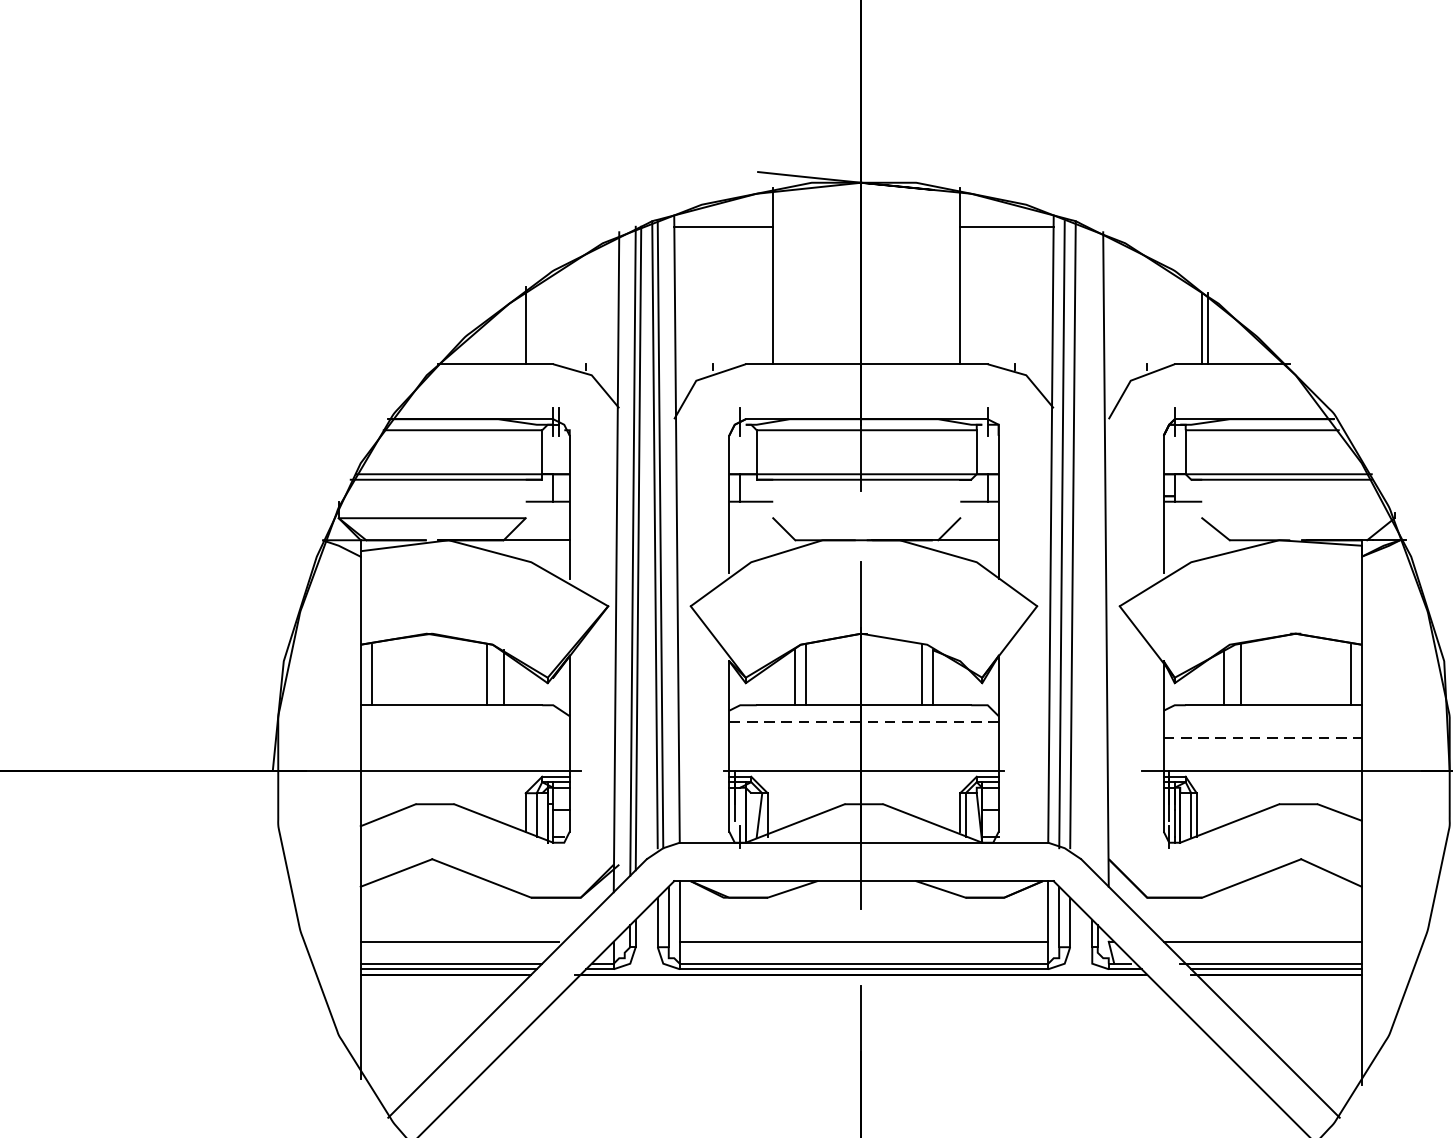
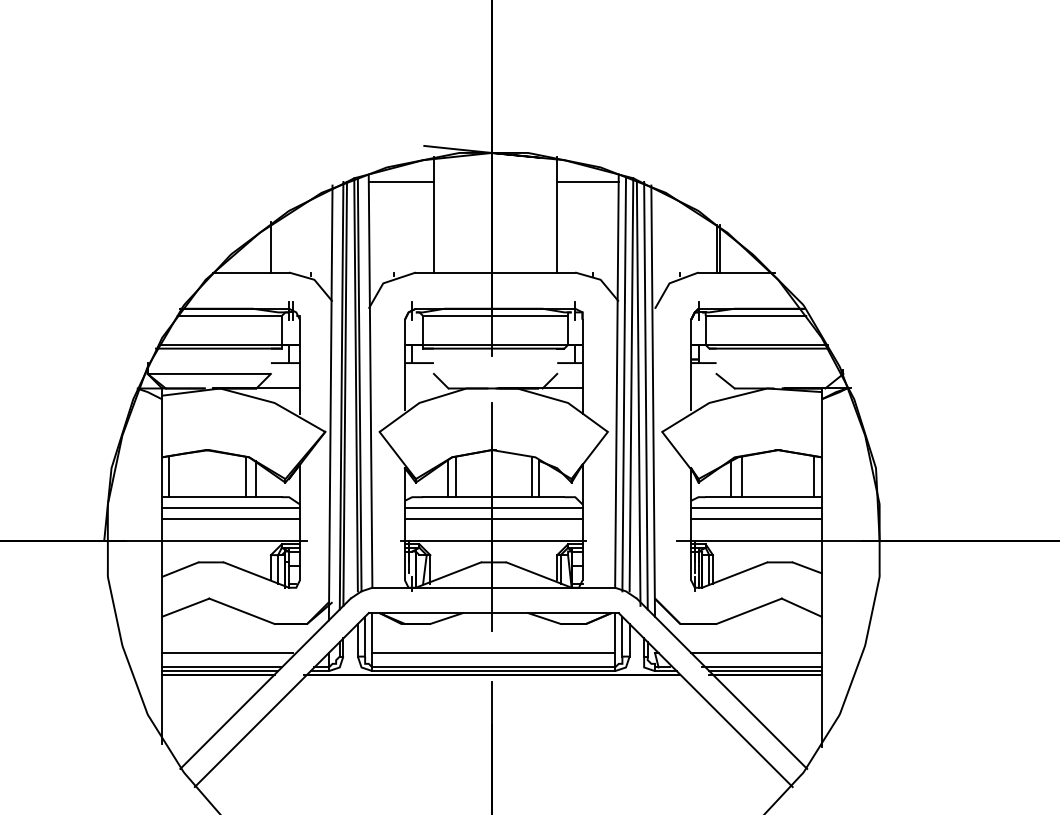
line: (1083, 547) -> (638, 393), added
line: (1094, 550) -> (645, 395), added
line: (464, 722) -> (230, 508), added
line: (863, 722) -> (493, 508), dashed -> solid
line: (1262, 722) -> (756, 508), added
line: (464, 737) -> (230, 518), added
line: (863, 737) -> (493, 518), added
line: (1262, 737) -> (756, 518), dashed -> solid

